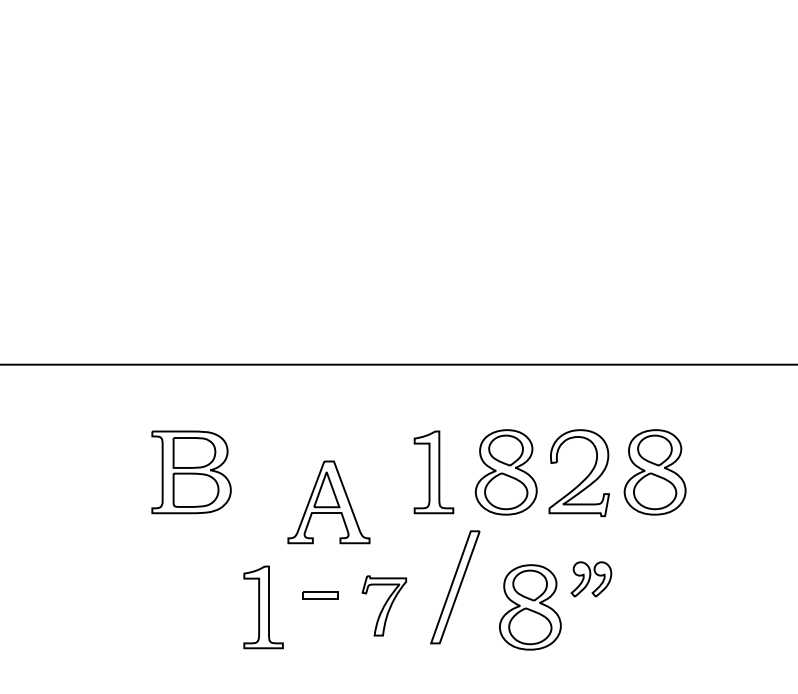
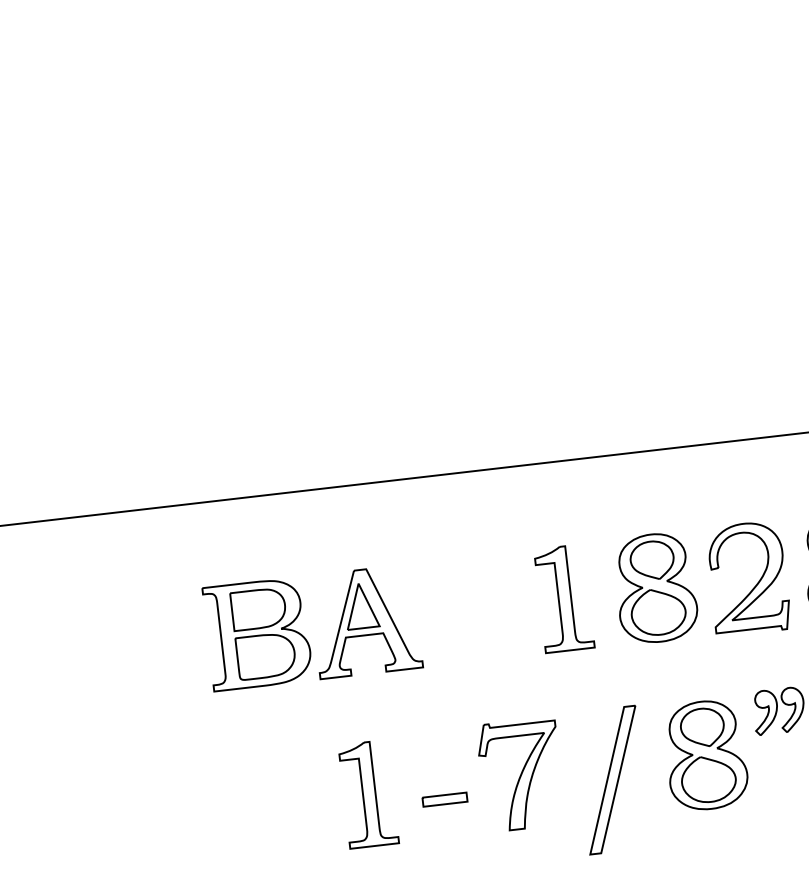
part: (328, 502) -> (365, 621), moved
part: (455, 587) -> (612, 780), moved
part: (320, 595) -> (444, 799), moved
part: (384, 605) -> (521, 774), size x1.43

